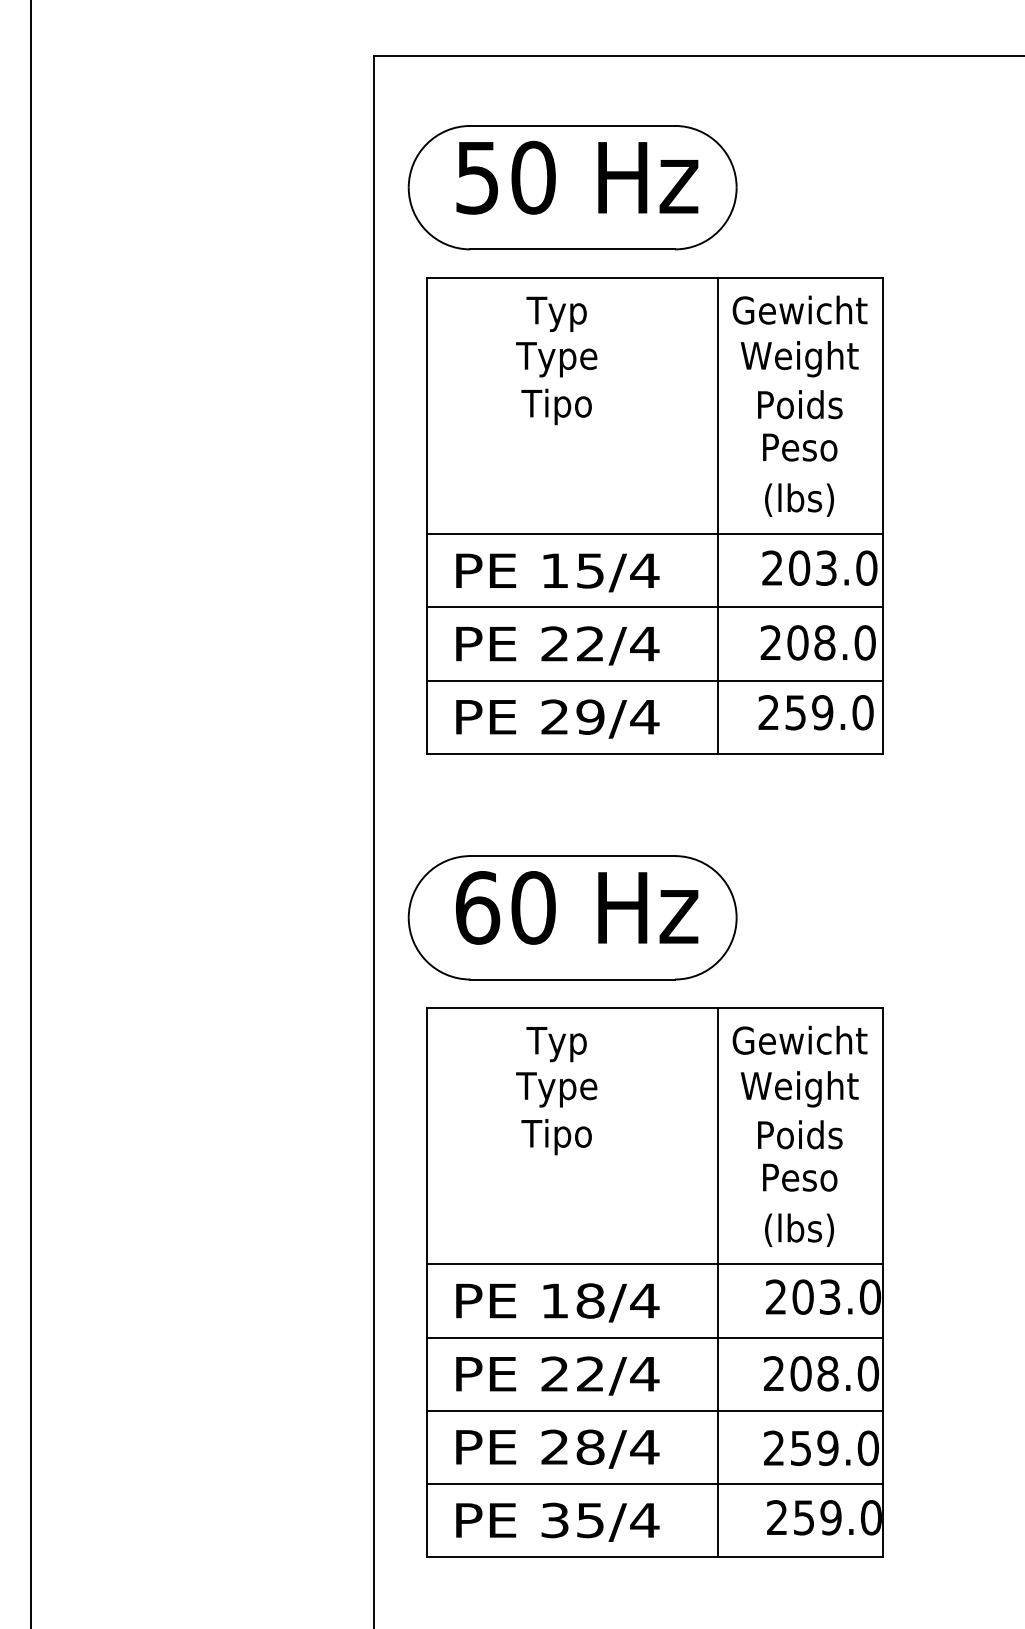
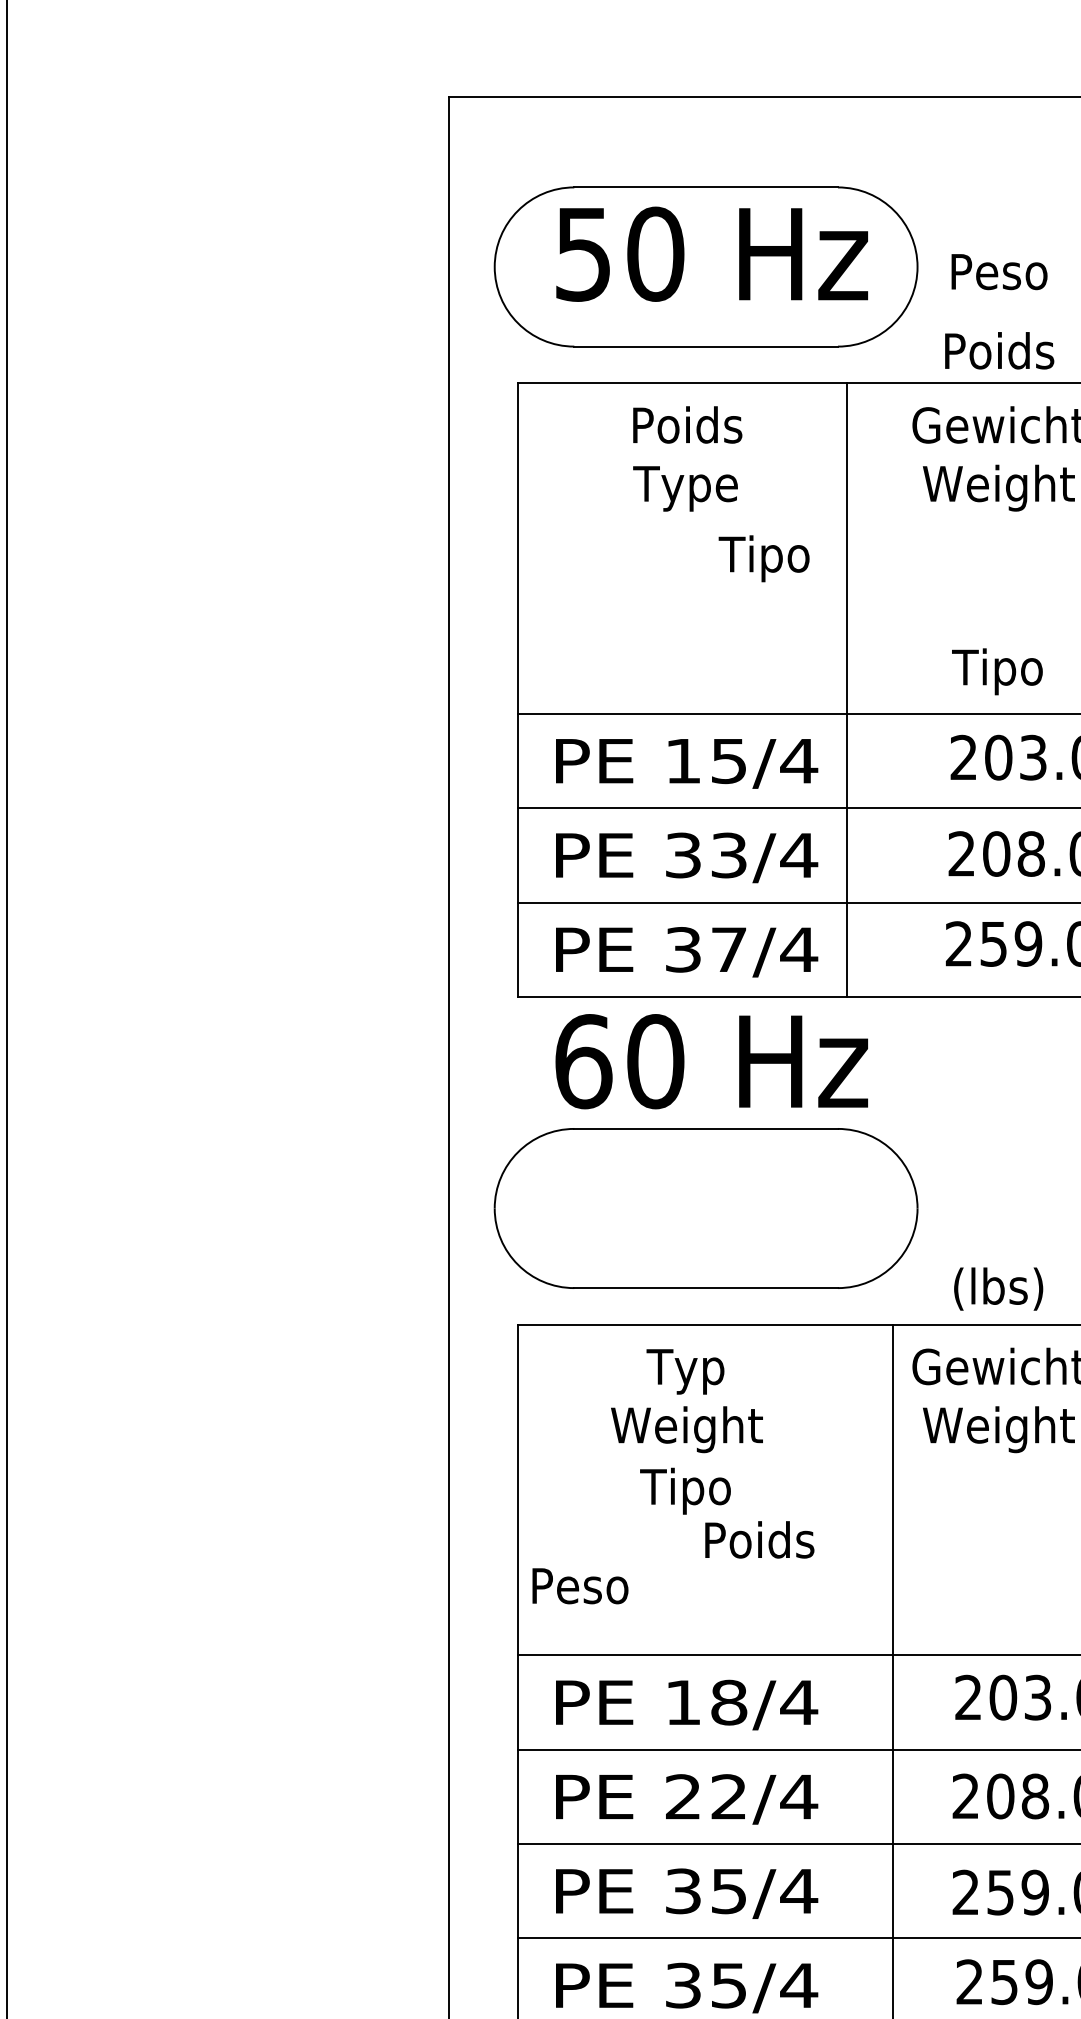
text: (558, 313) -> (687, 429), Typ -> Poids
text: (800, 404) -> (999, 350), moved
text: (556, 406) -> (763, 558), moved
text: (800, 447) -> (999, 271), moved
text: (798, 501) -> (997, 671), (lbs) -> Tipo
line: (717, 515) -> (846, 689), moved
text: (572, 643) -> (705, 854), 22/4 -> 33/4
text: (572, 716) -> (705, 948), 29/4 -> 37/4
text: (577, 907) -> (712, 1061), moved
text: (557, 1089) -> (686, 1429), Type -> Weight
text: (800, 1134) -> (760, 1539), moved
text: (800, 1177) -> (580, 1585), moved
text: (799, 1229) -> (998, 1288), moved
text: (572, 1447) -> (705, 1891), 28/4 -> 35/4

